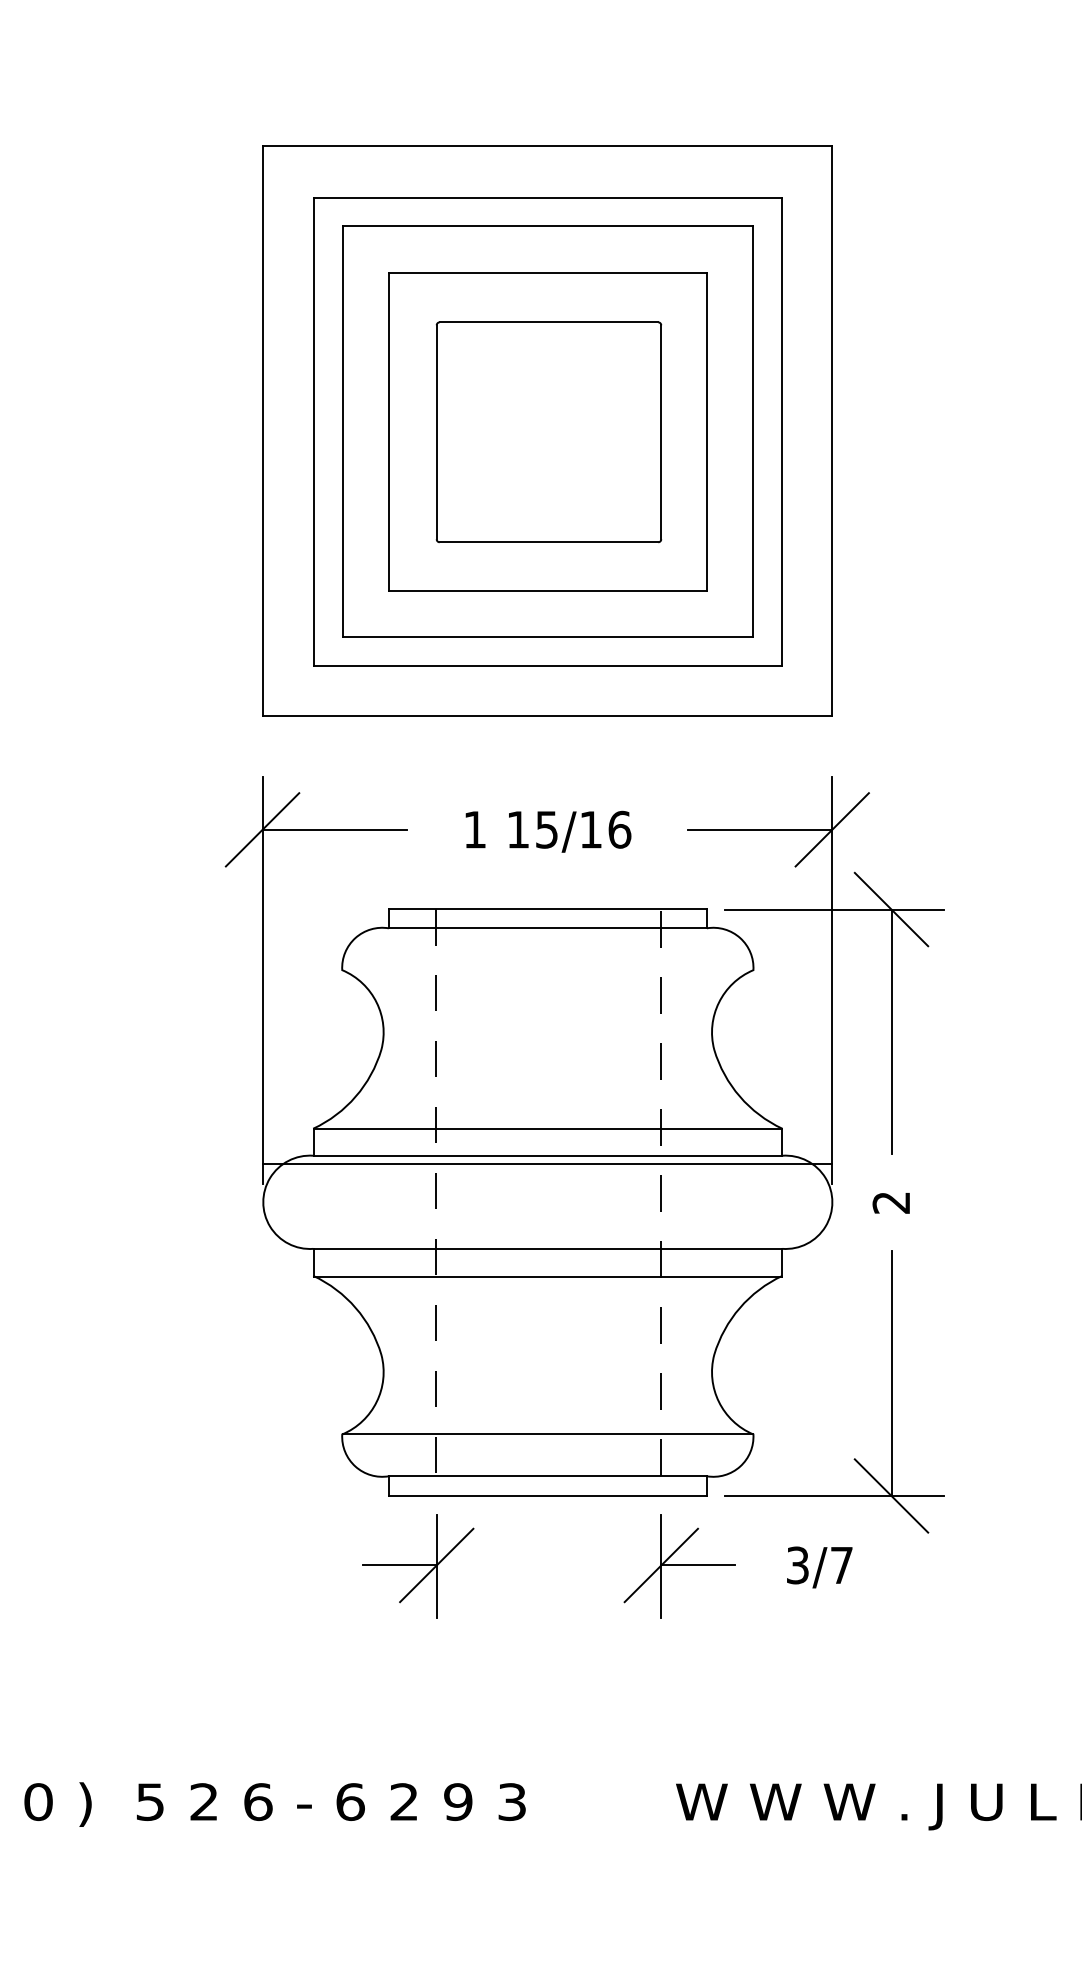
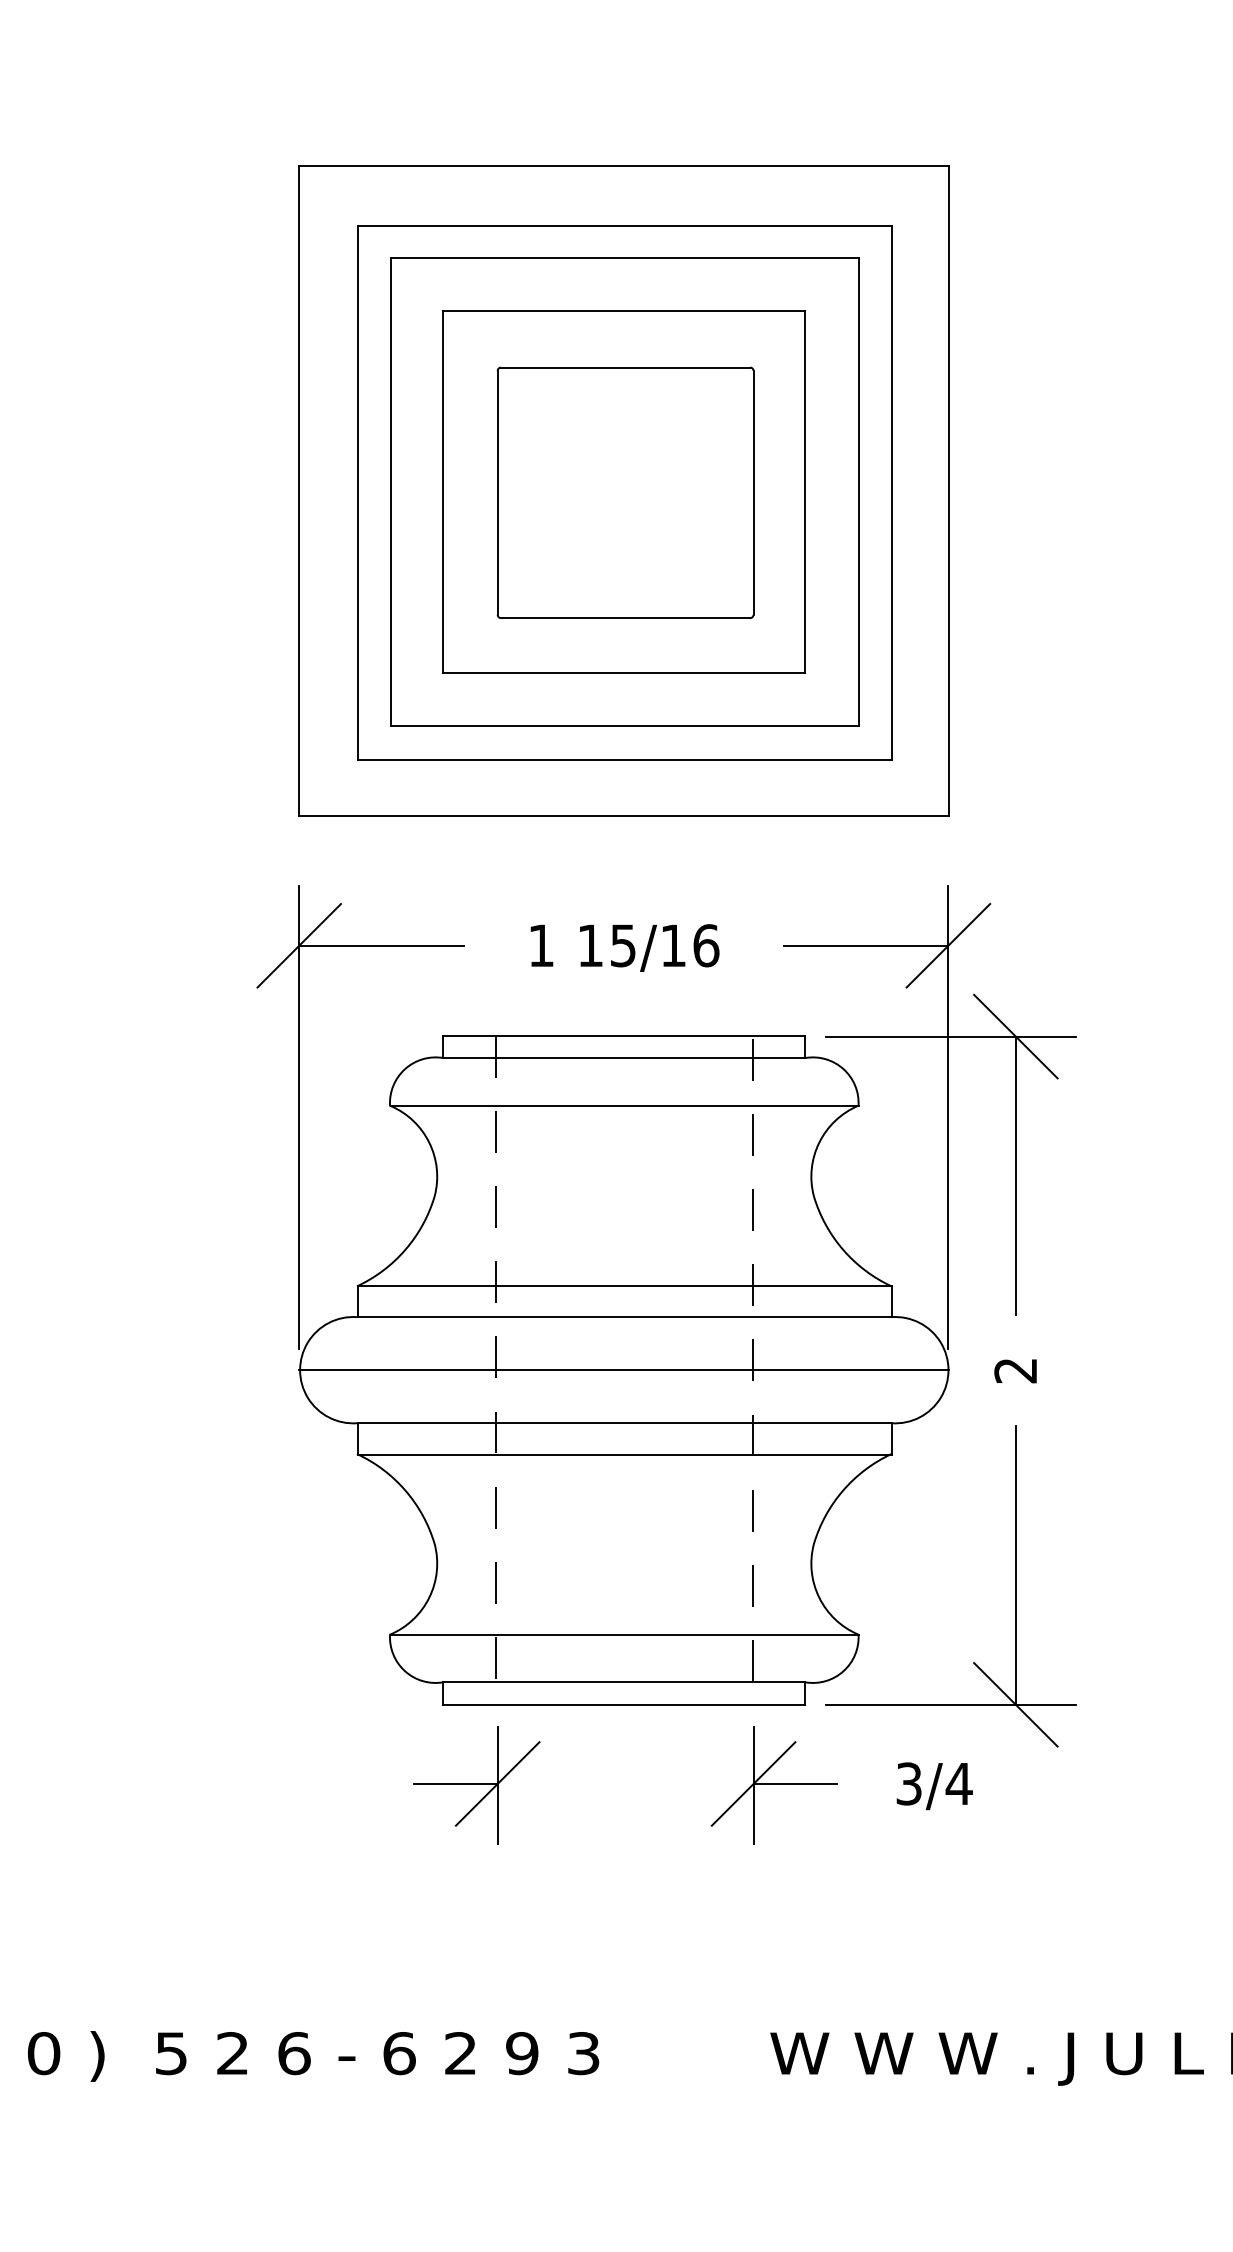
line: (547, 970) -> (623, 1106), added
line: (547, 1164) -> (623, 1370), moved
text: (841, 1565) -> (958, 1784), 3/7 -> 3/4

